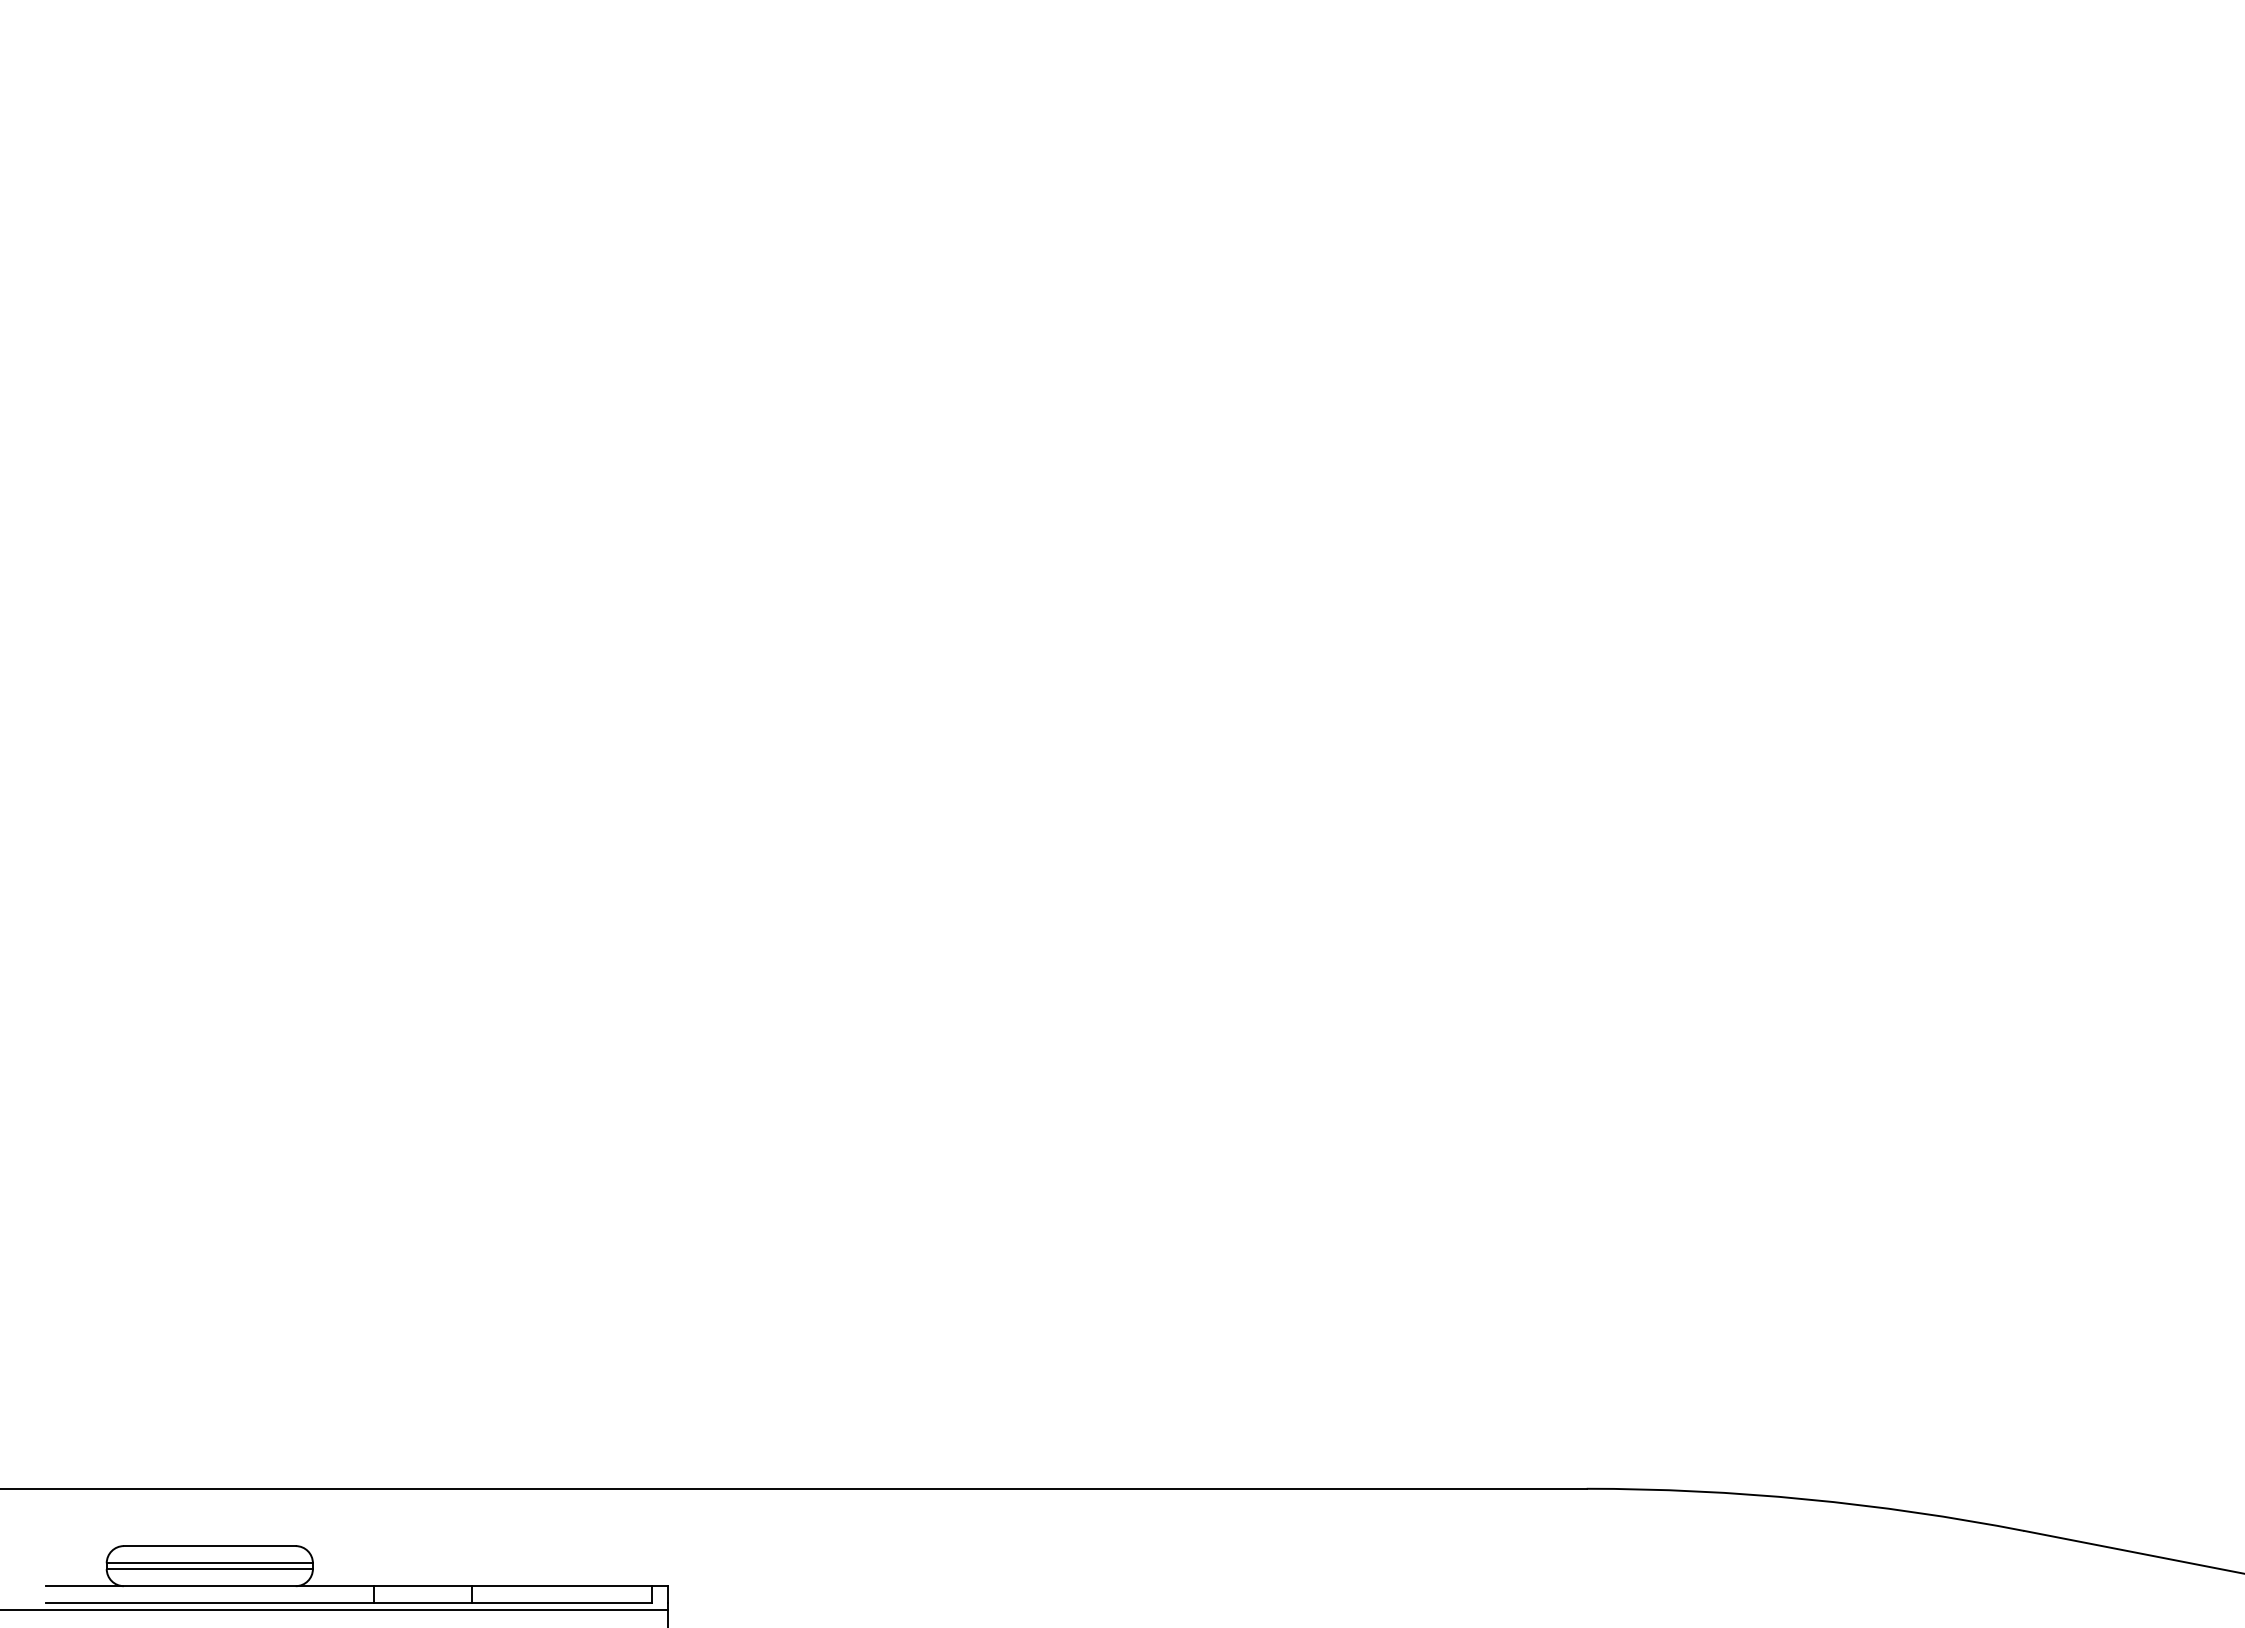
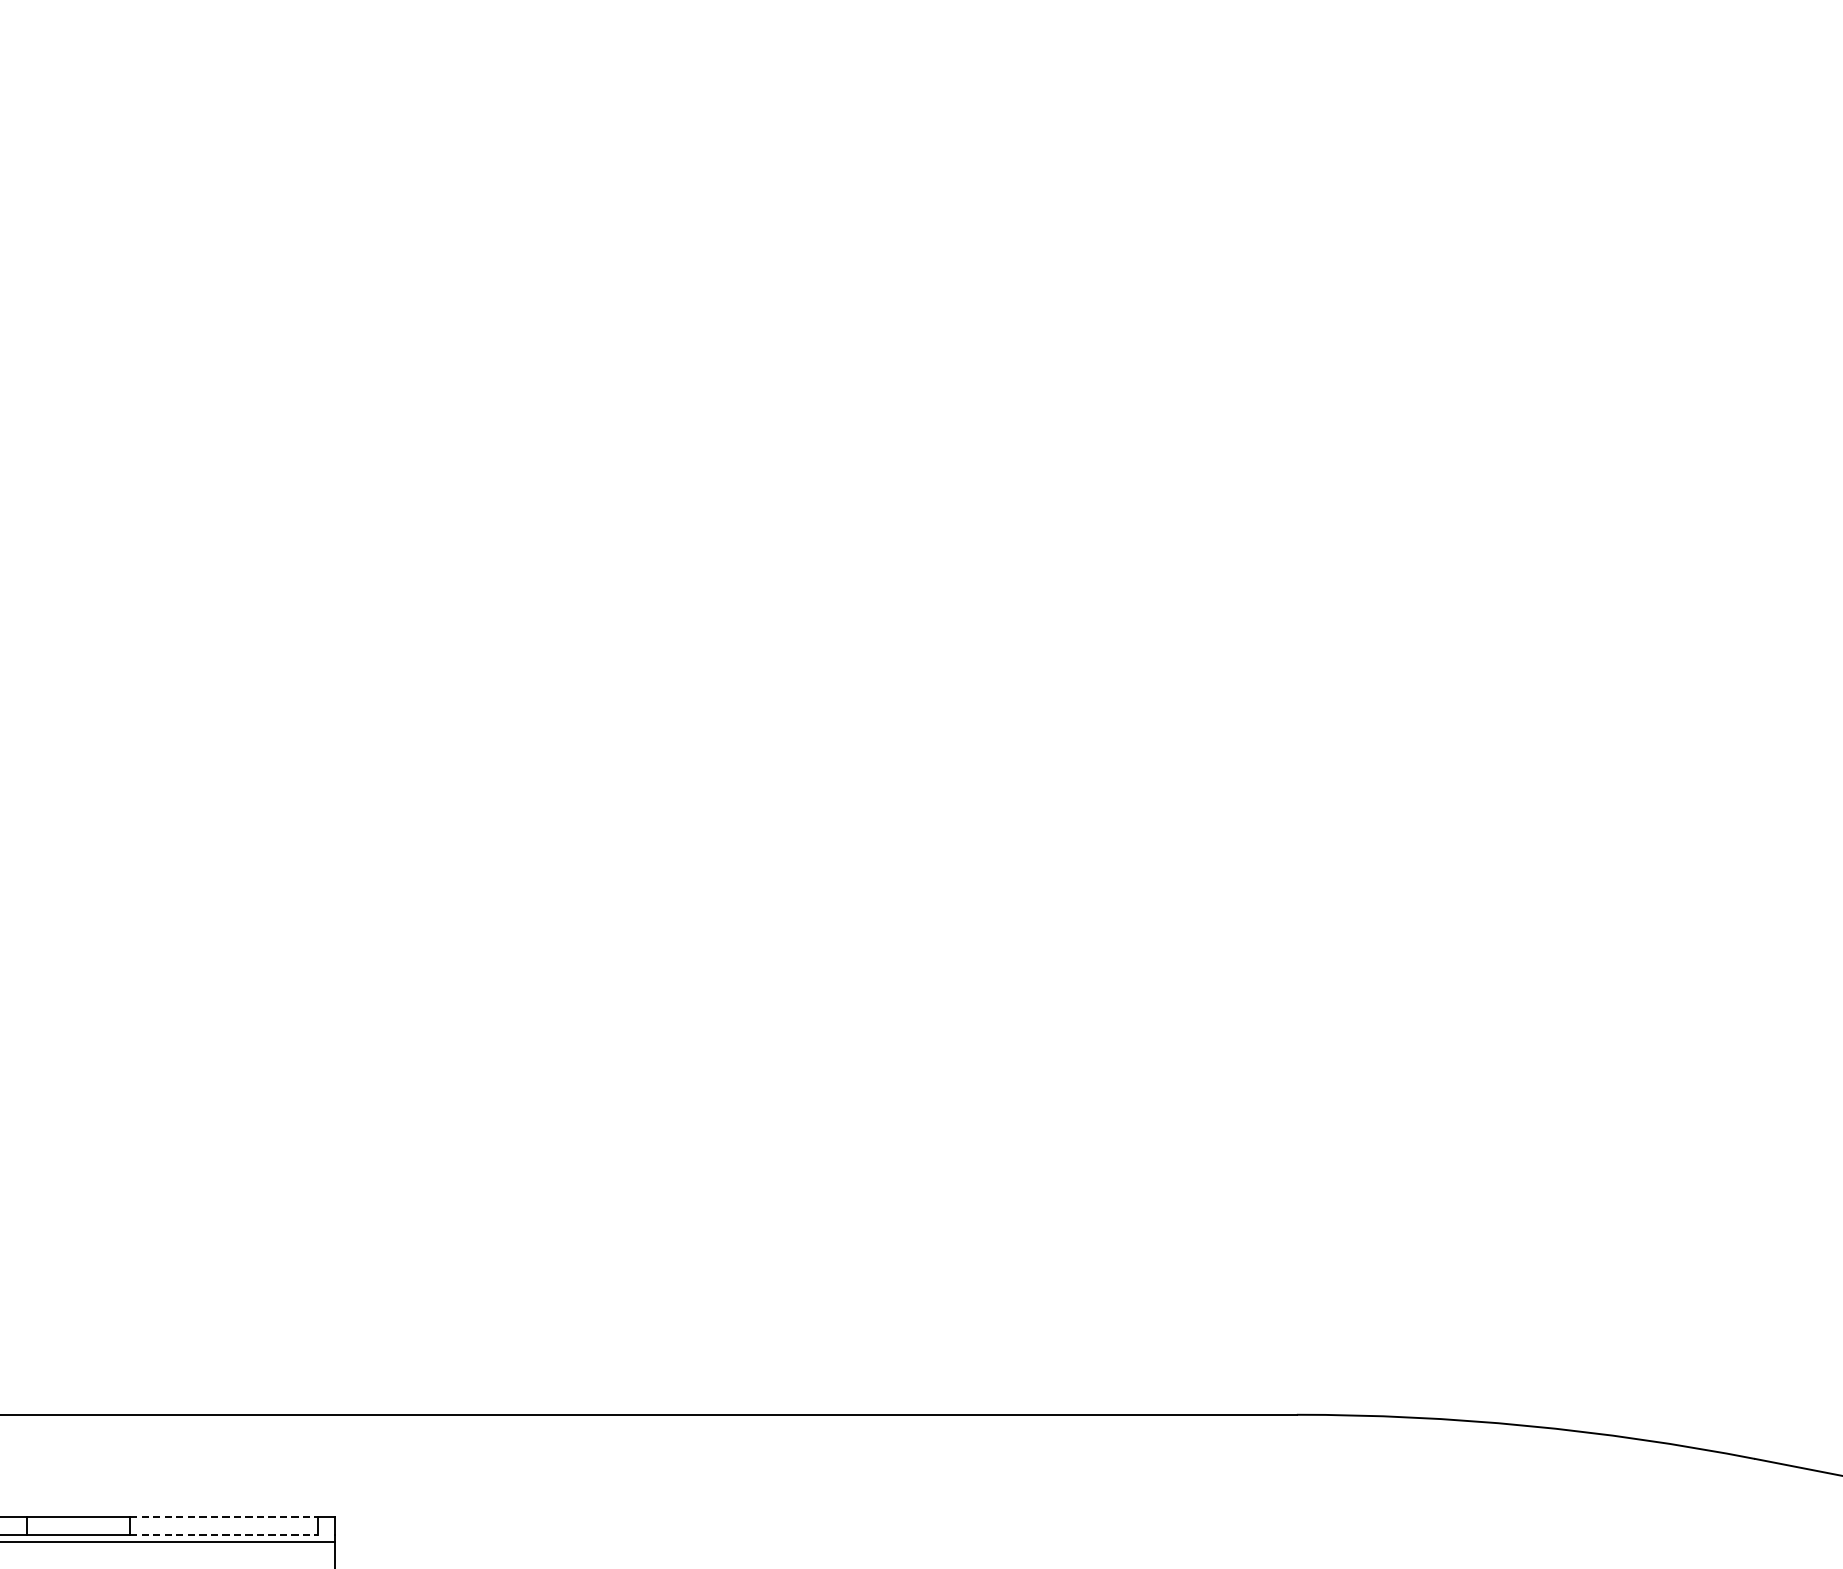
line: (562, 1586) -> (224, 1517), solid -> dashed
line: (562, 1603) -> (224, 1534), solid -> dashed

